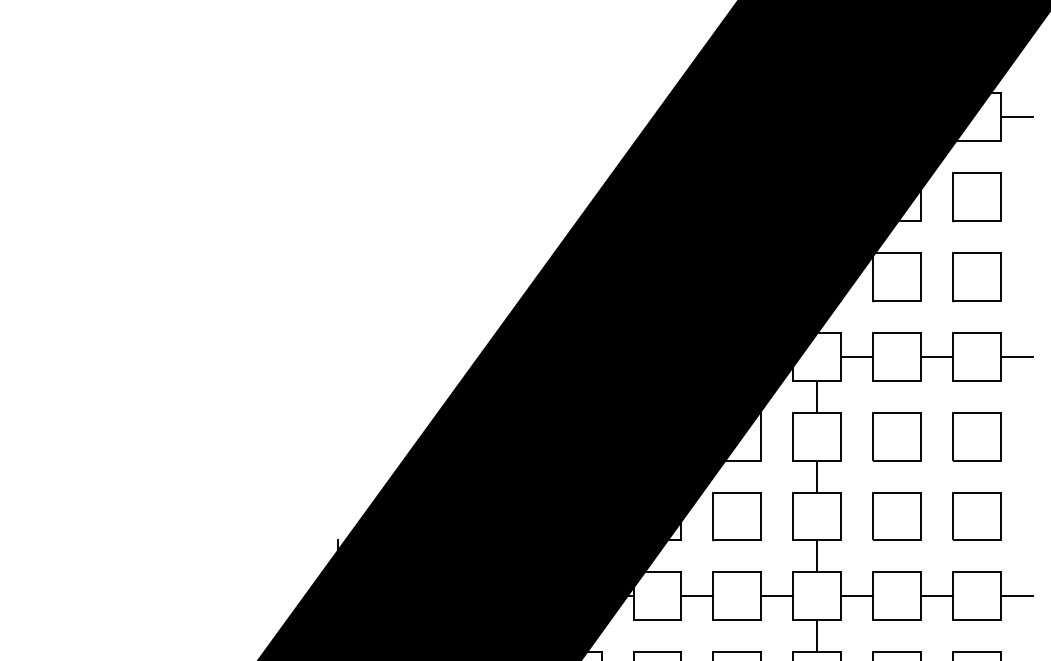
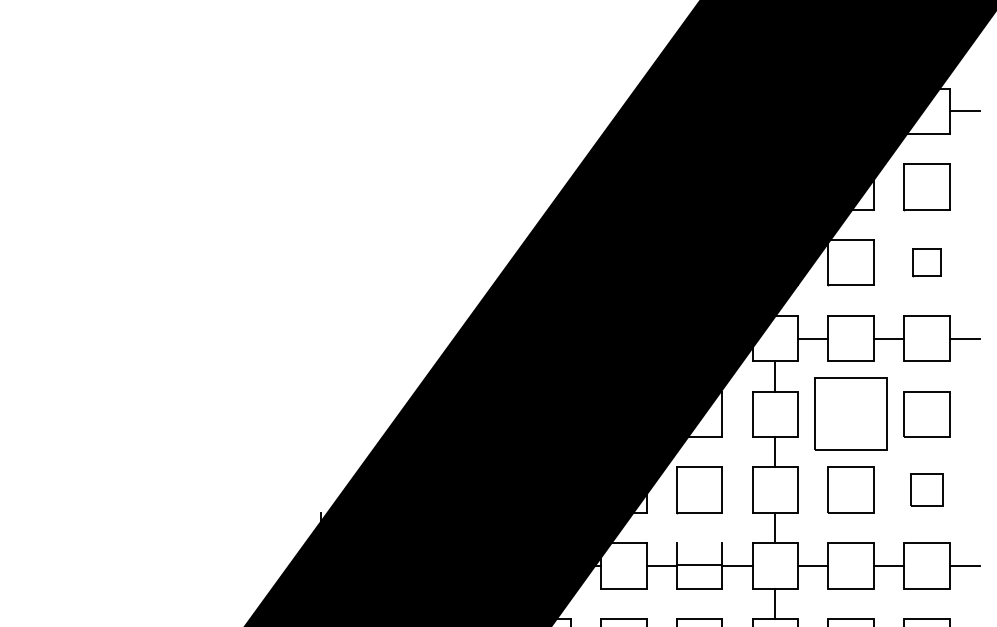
part: (976, 276) -> (926, 262), size x0.6
part: (896, 436) -> (850, 414), size x1.6
part: (976, 515) -> (926, 489), size x0.7
line: (737, 572) -> (699, 565), moved

